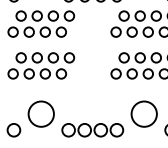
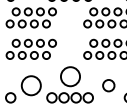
circle: (92, 101) -> (69, 76), added
circle: (143, 113) -> (108, 85), size x0.6

